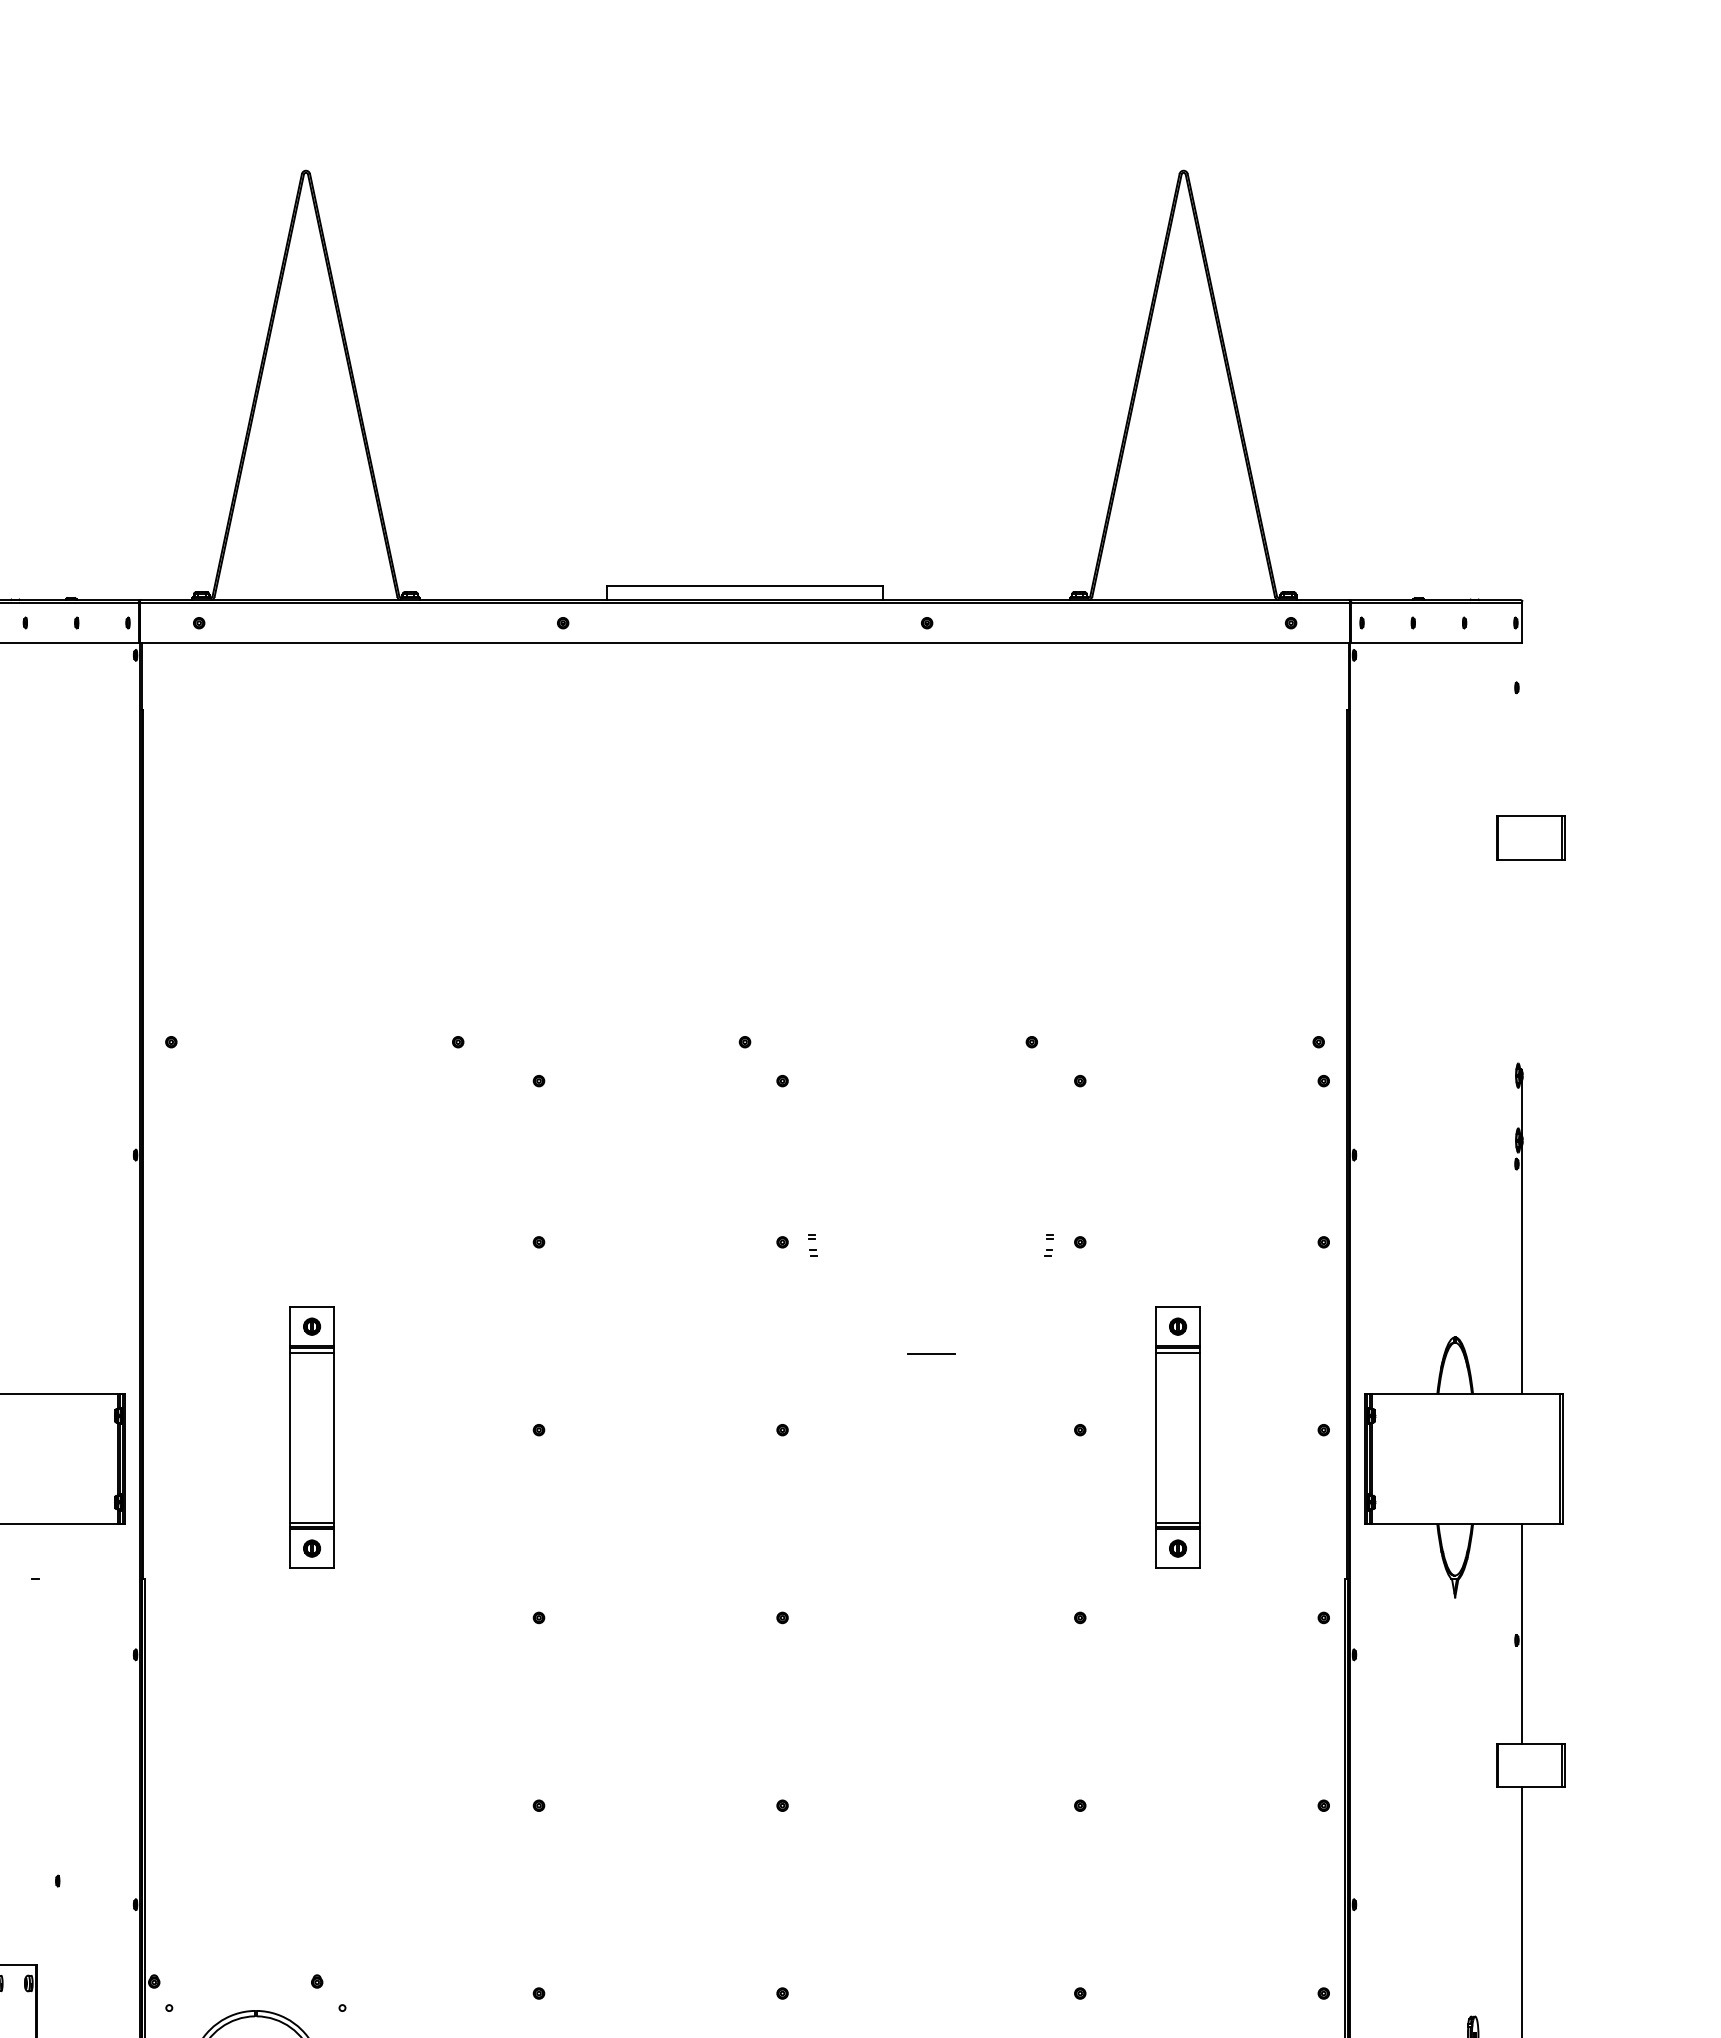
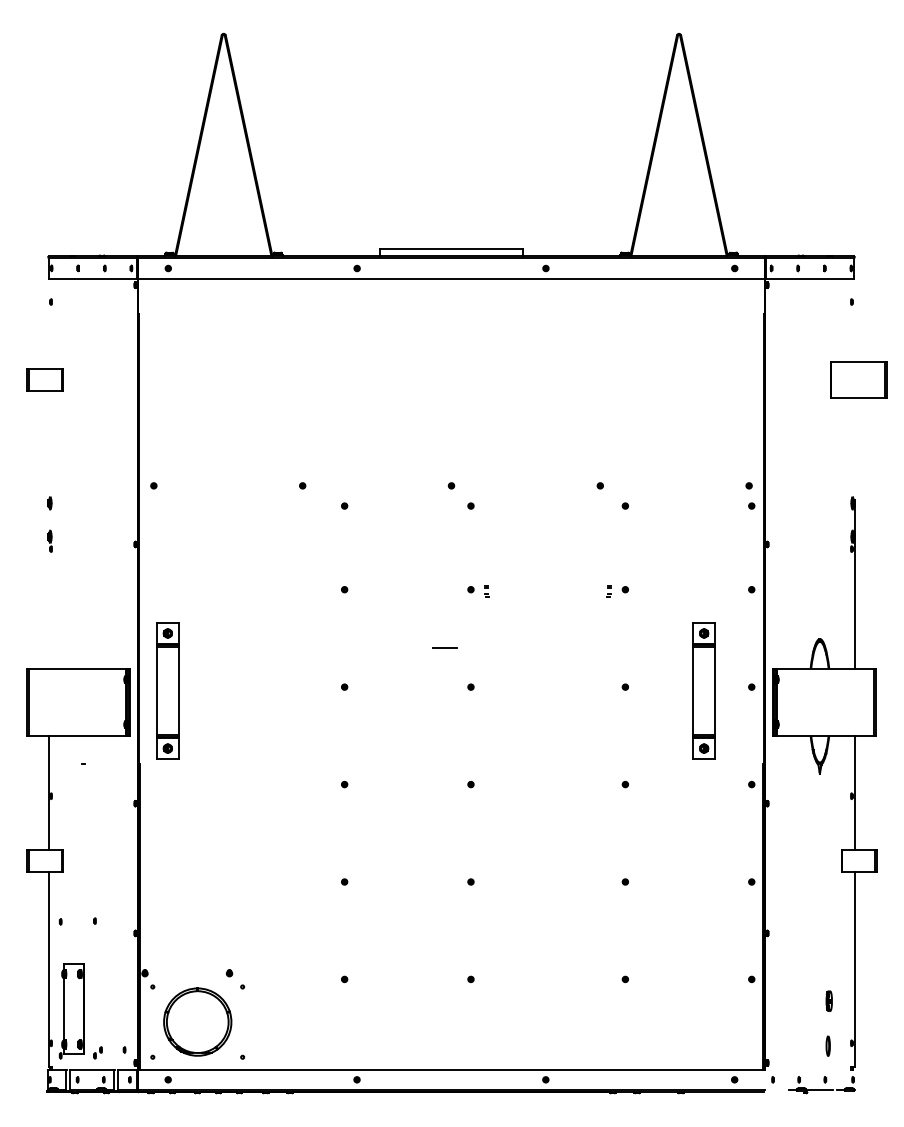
part: (1531, 837) -> (859, 379), size x1.6
line: (930, 1353) -> (444, 647), moved
part: (311, 1436) -> (167, 690), moved
part: (1176, 1436) -> (703, 690), moved

